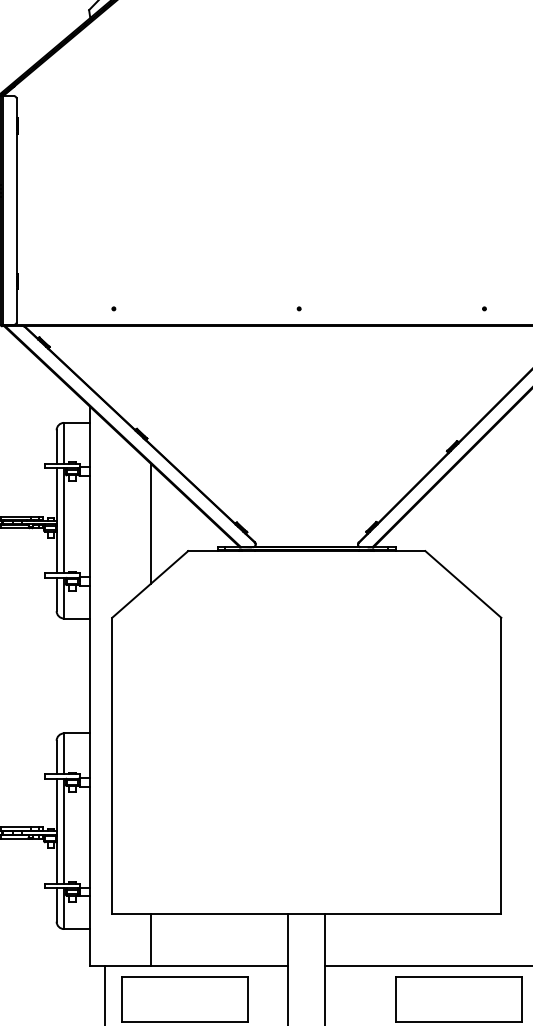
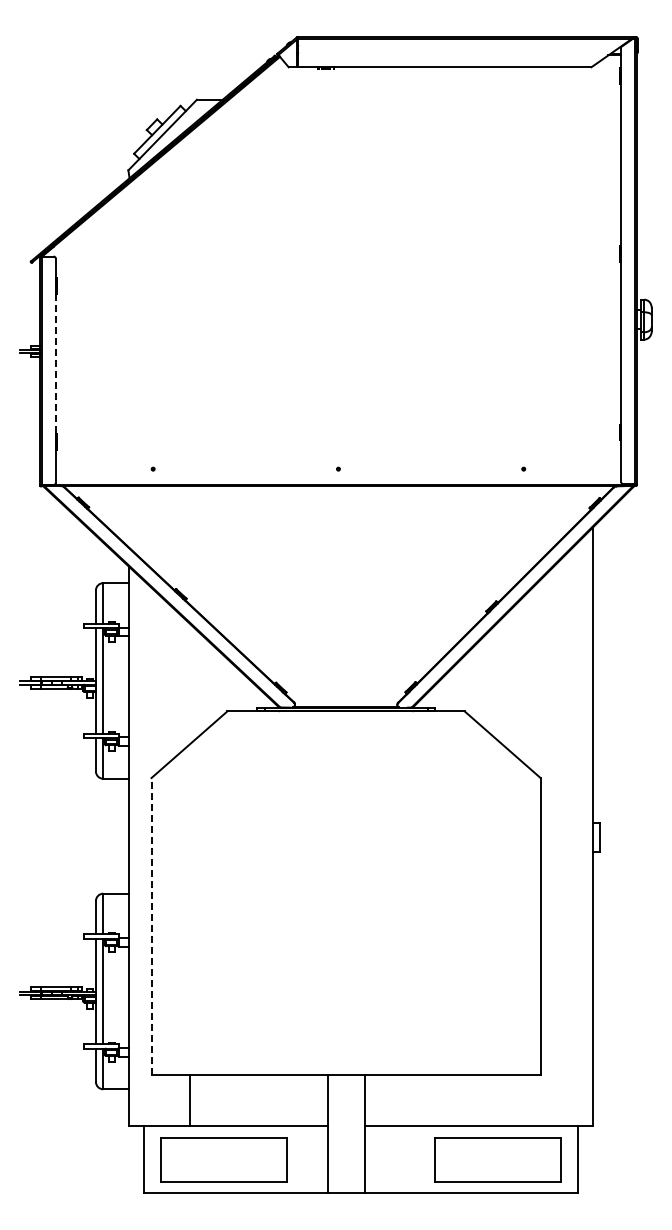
line: (16, 204) -> (55, 364), solid -> dashed
line: (151, 523) -> (190, 683), removed
line: (112, 765) -> (151, 925), solid -> dashed

